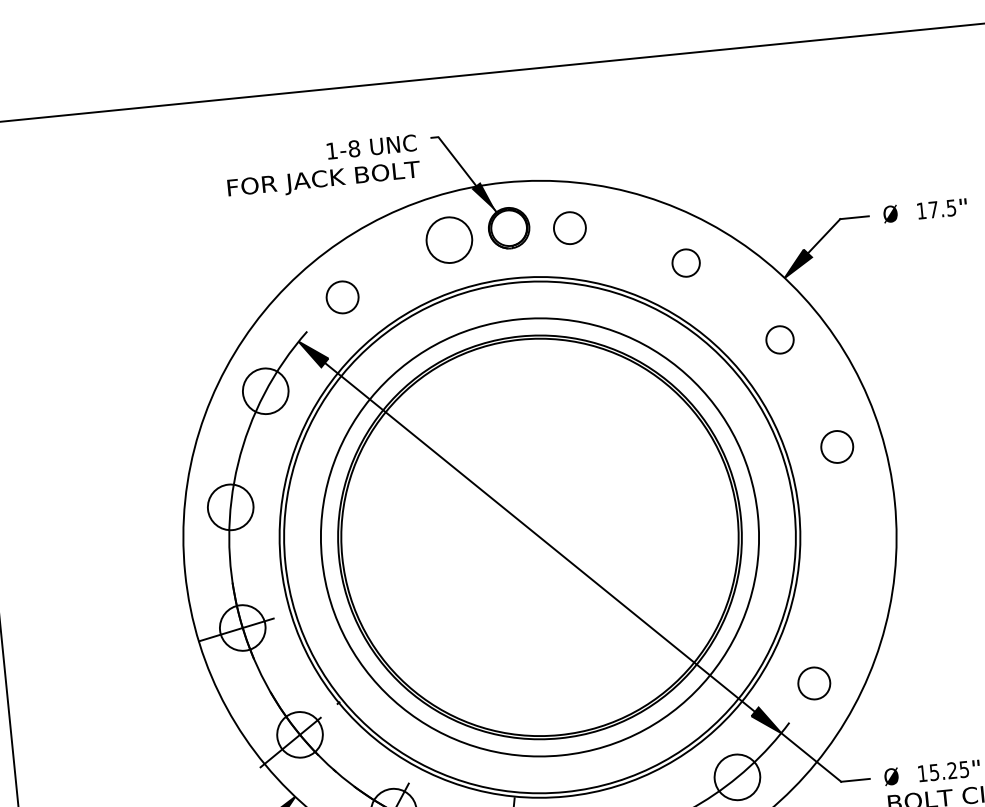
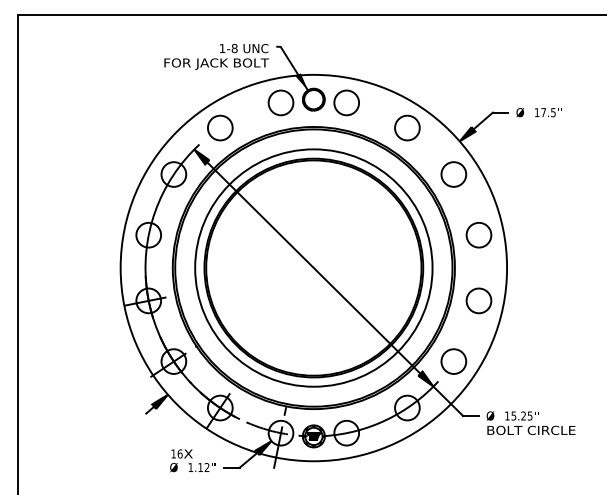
circle: (569, 227) -> (346, 102), size x1.43
circle: (686, 262) -> (407, 127), size x1.67
circle: (342, 296) -> (220, 127), size x1.43
circle: (779, 339) -> (453, 174), size x1.67
circle: (836, 447) -> (478, 235), size x1.43
circle: (848, 566) -> (478, 300), added
circle: (813, 683) -> (453, 361), size x1.43

